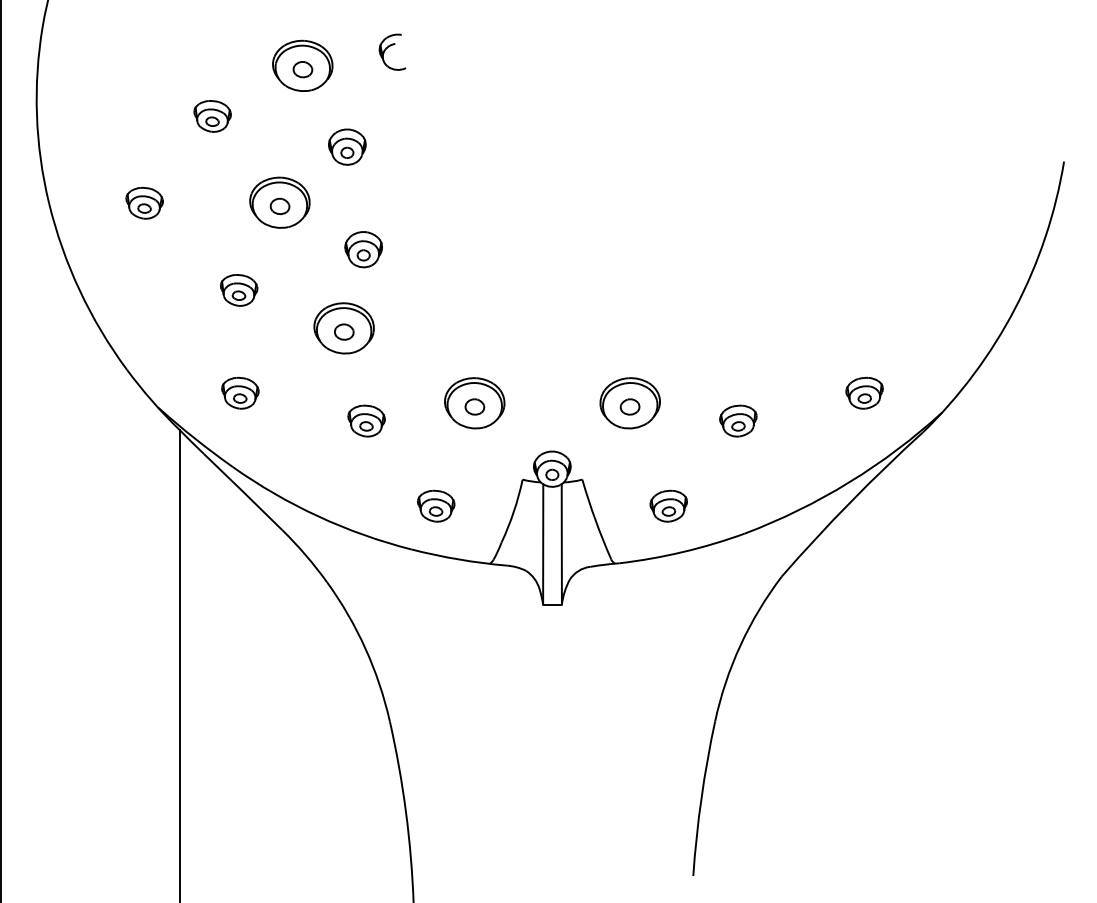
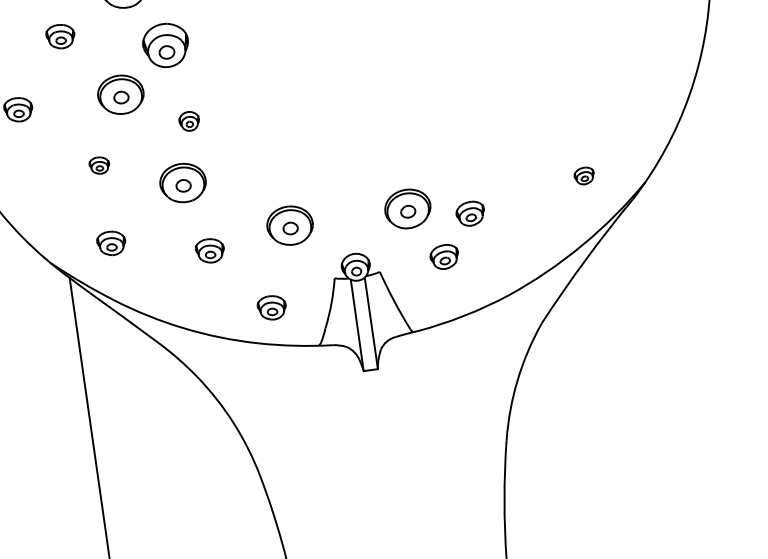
part: (347, 146) -> (166, 44), size x1.6
part: (363, 249) -> (189, 121), size x0.7
part: (239, 290) -> (99, 165), size x0.7
part: (864, 392) -> (584, 175), size x0.7
part: (738, 420) -> (470, 213), moved
part: (668, 505) -> (444, 256), moved

